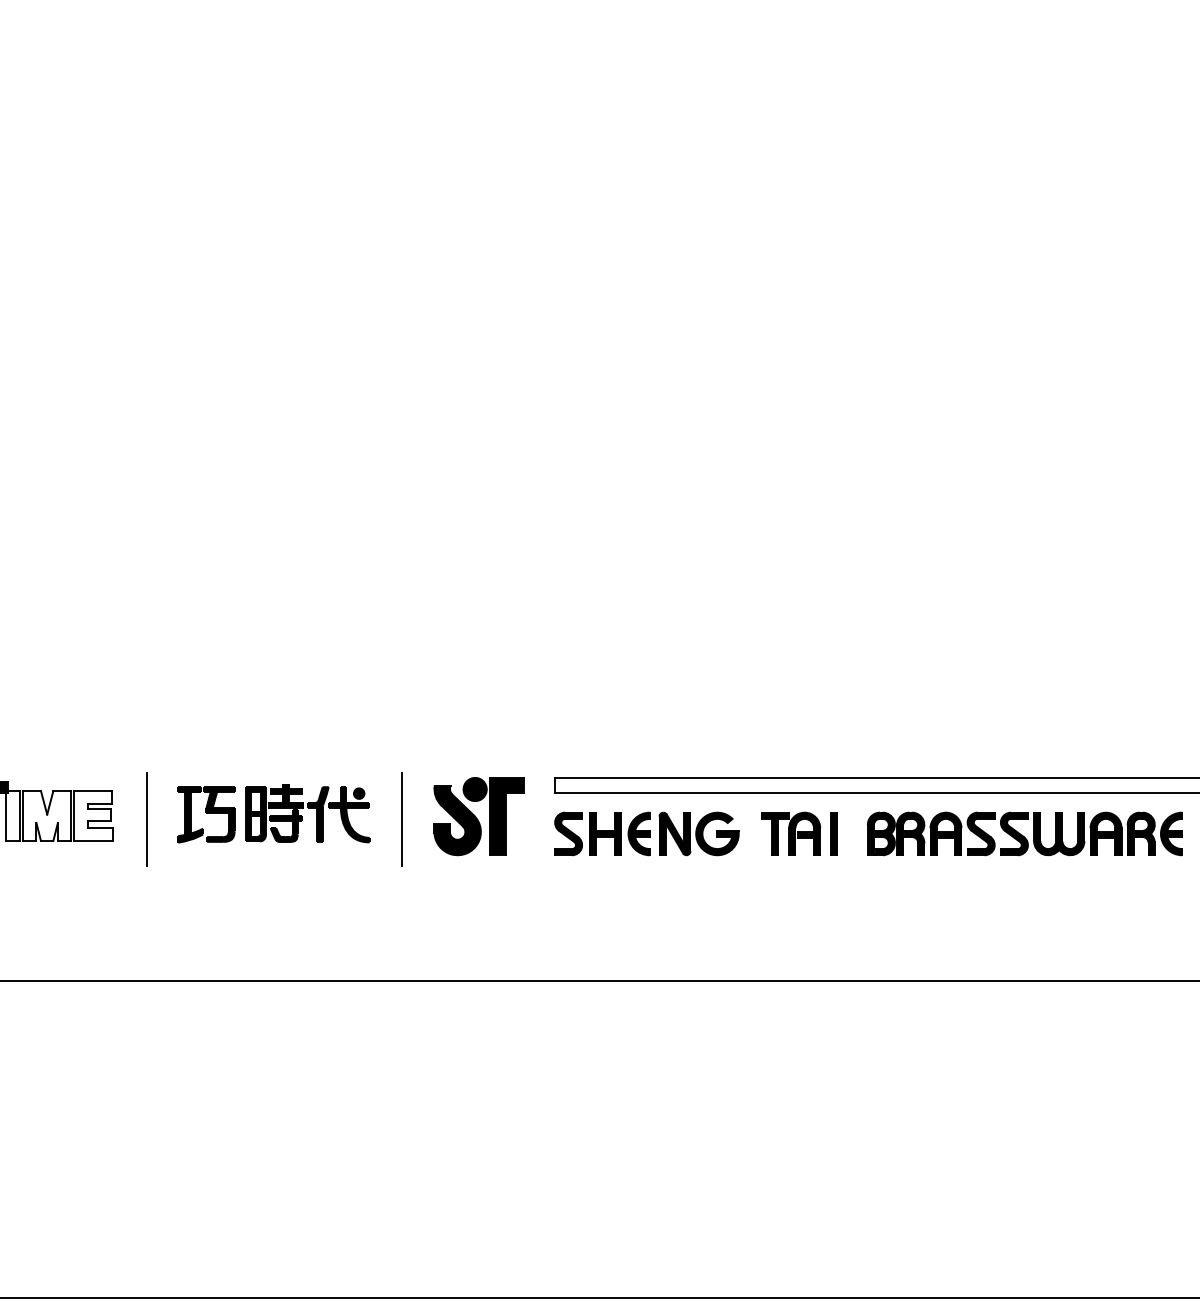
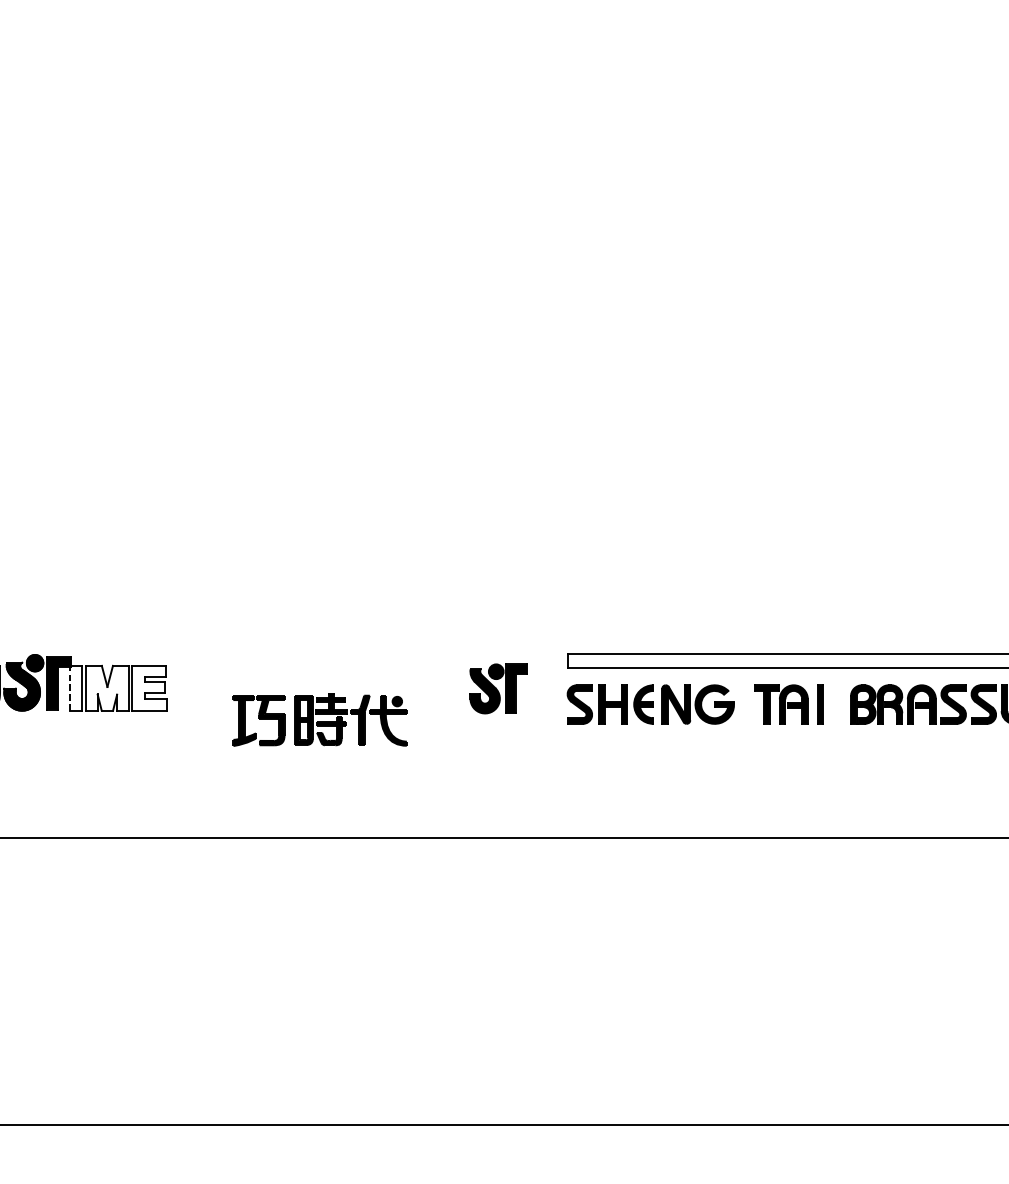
part: (273, 813) -> (319, 719), moved
line: (5, 816) -> (69, 688), solid -> dashed
part: (478, 816) -> (498, 688), size x0.7
line: (147, 818) -> (198, 690), removed
line: (402, 818) -> (429, 690), removed

